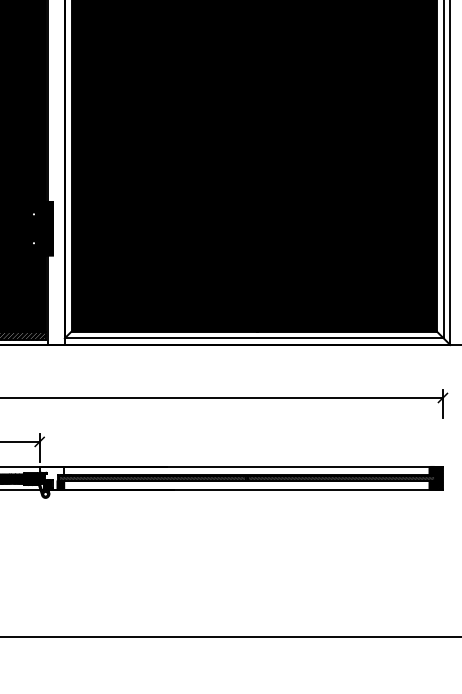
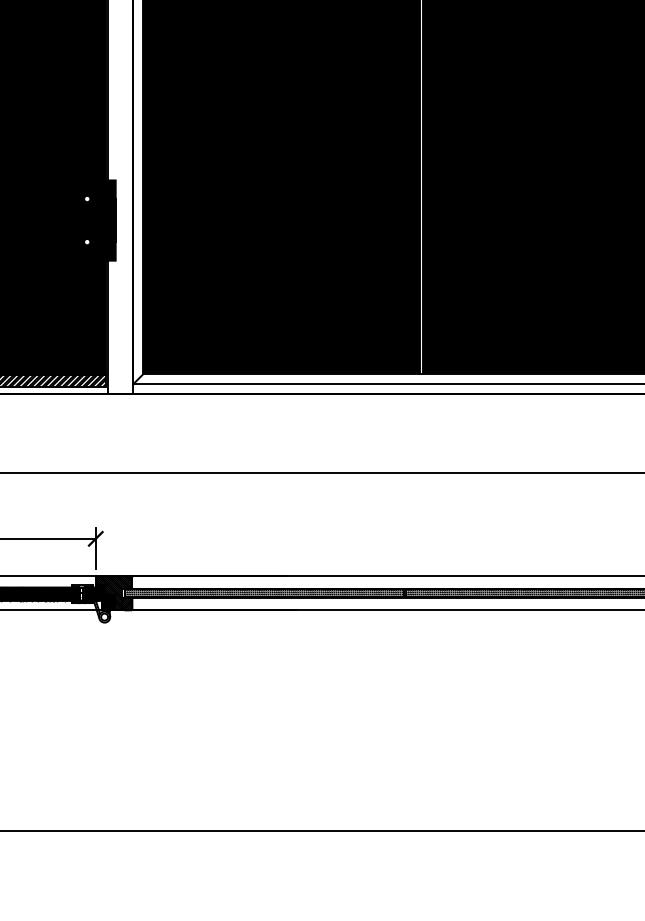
hatch: (51, 477) -> (113, 592), added

